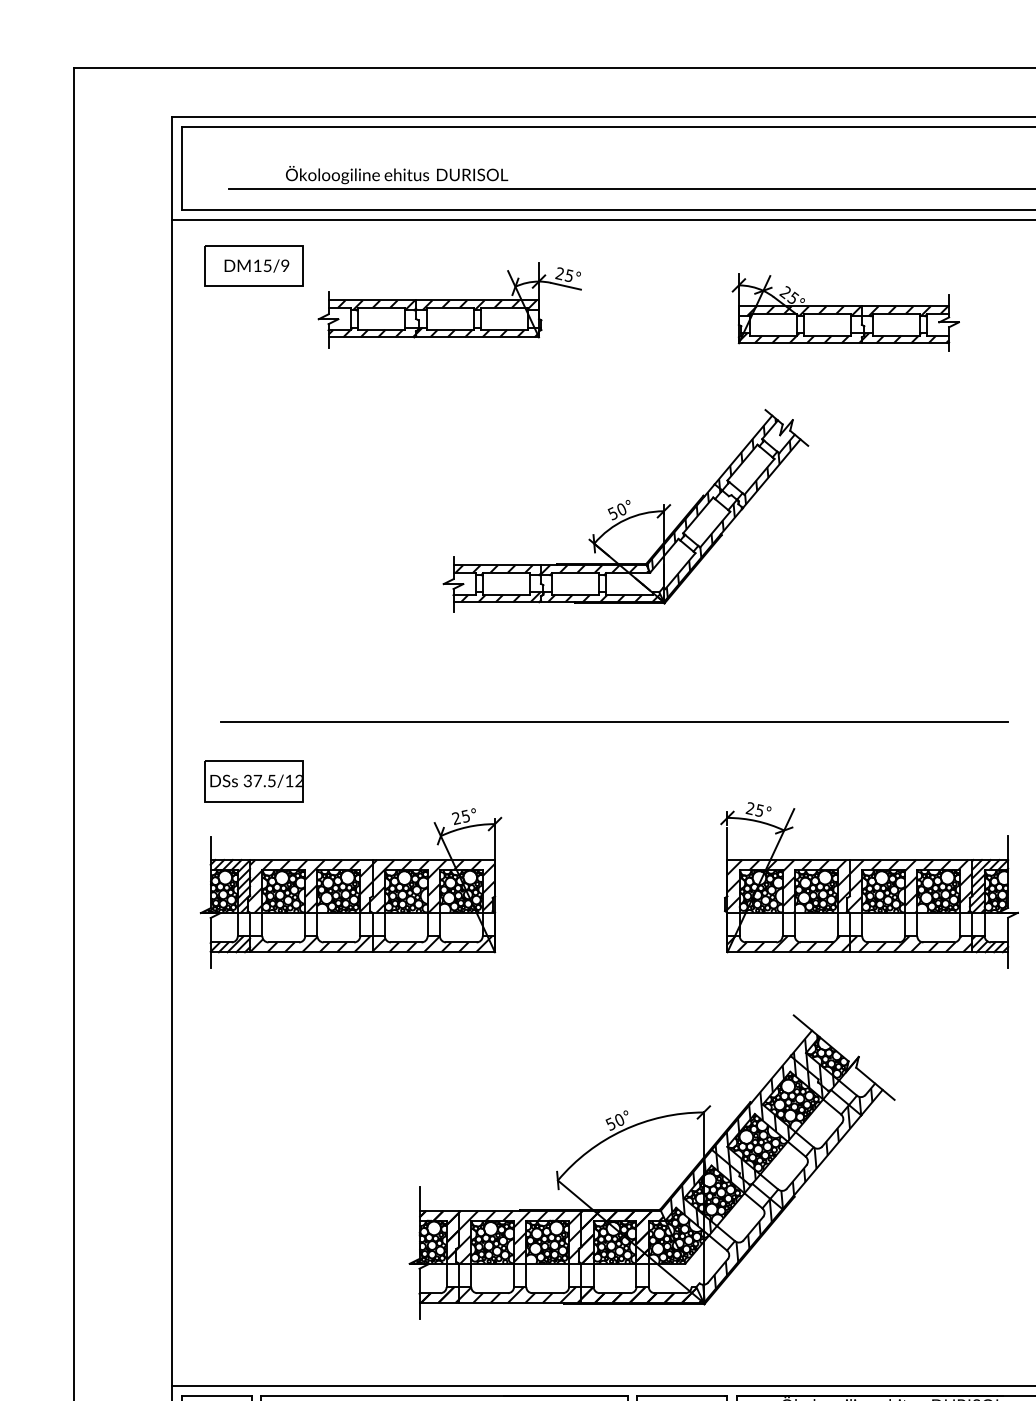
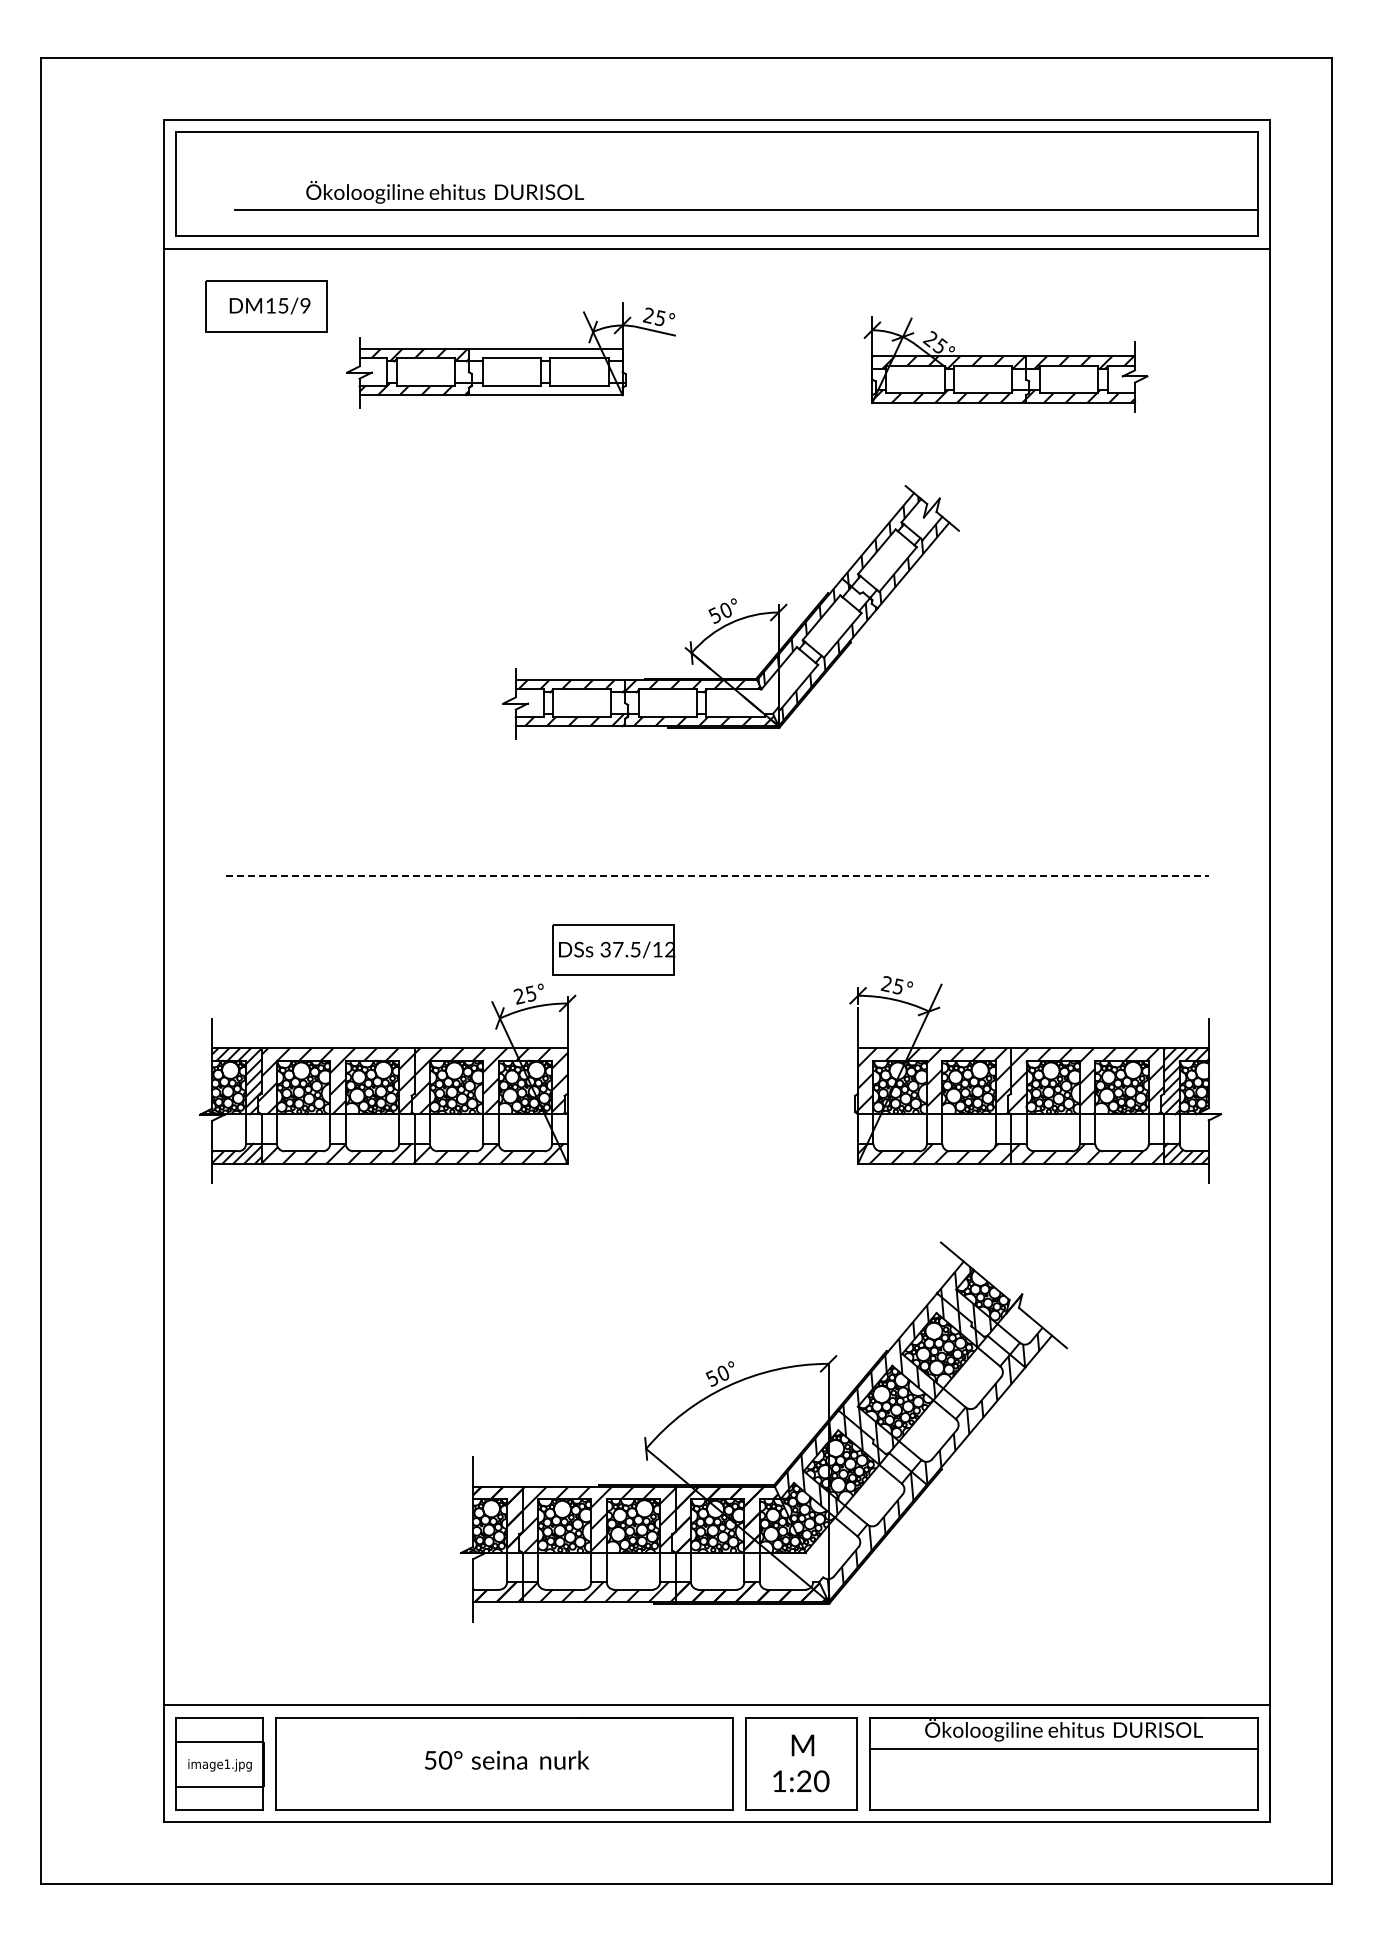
hatch: (478, 305) -> (547, 355), removed
hatch: (477, 331) -> (545, 388), removed
line: (614, 721) -> (717, 875), solid -> dashed
part: (254, 780) -> (613, 949), moved

